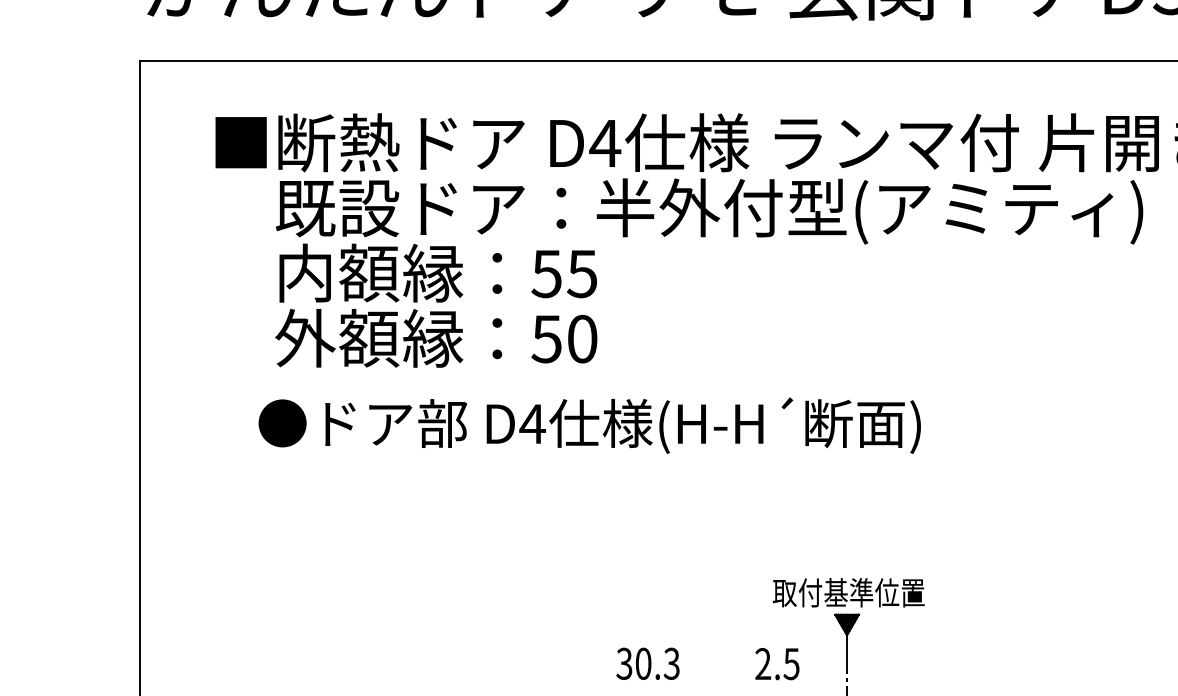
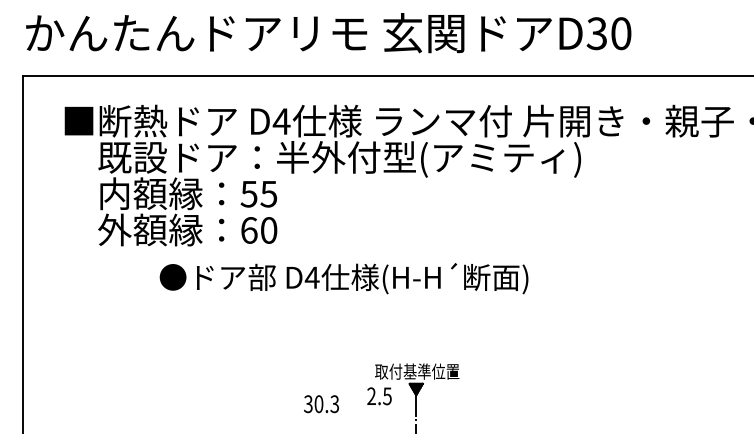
text: (545, 339) -> (248, 230), 50 -> 60
text: (588, 425) -> (343, 278), moved
text: (648, 664) -> (321, 404), moved
text: (777, 664) -> (379, 396), moved

